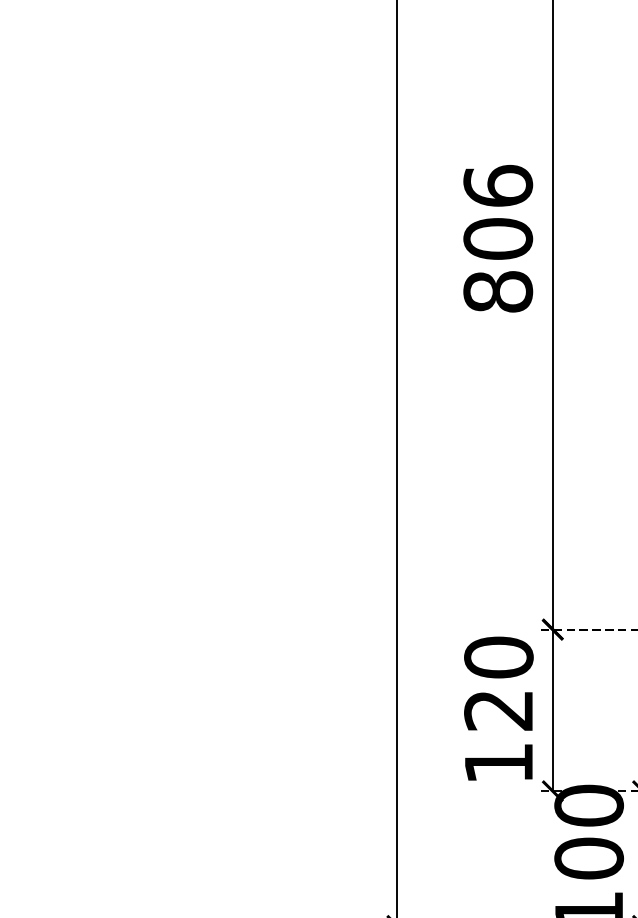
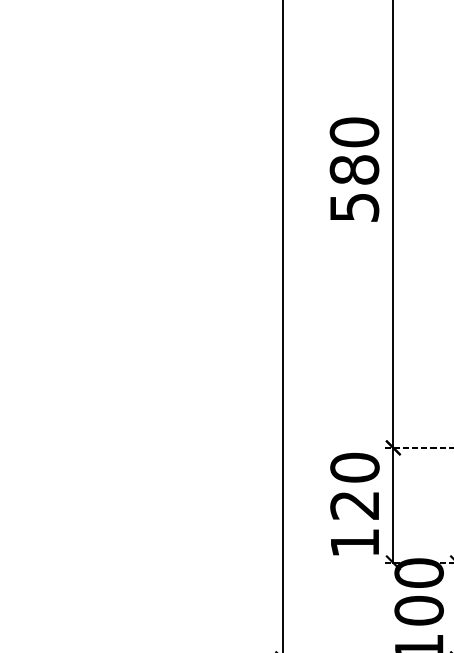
text: (498, 238) -> (354, 169), 806 -> 580

